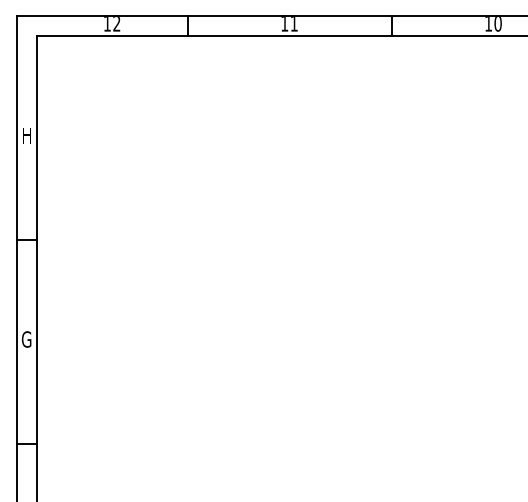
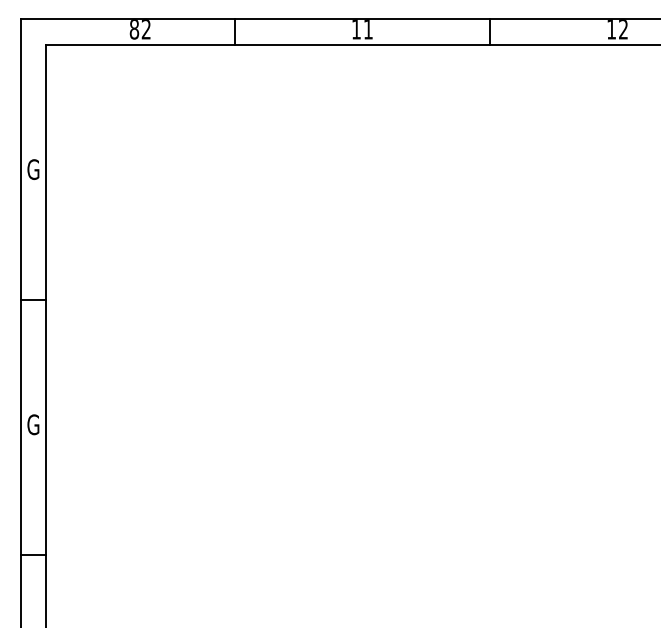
text: (107, 23) -> (134, 29), 12 -> 82
text: (498, 23) -> (623, 29), 10 -> 12
text: (26, 135) -> (33, 169), H -> G

